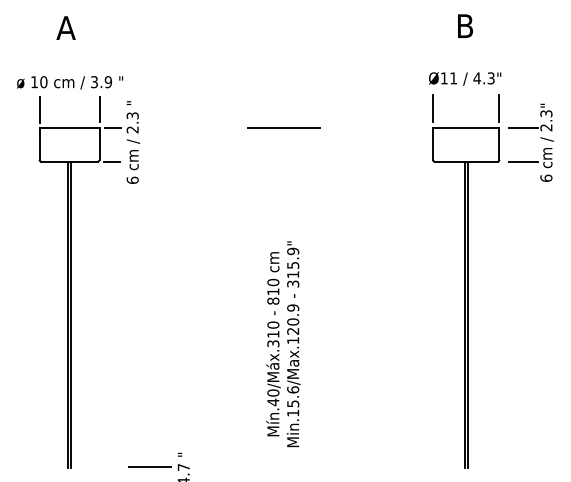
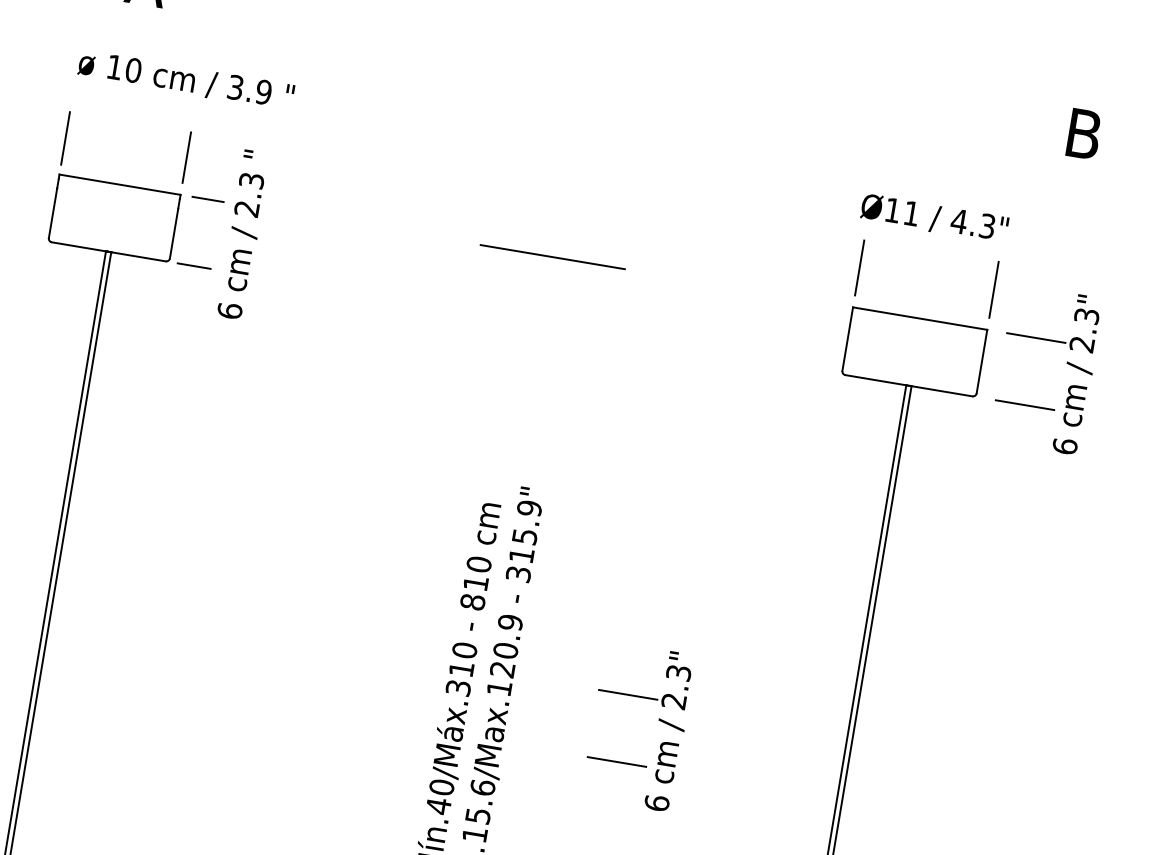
text: (465, 25) -> (1084, 132), moved
text: (70, 82) -> (187, 80), moved
part: (372, 343) -> (658, 720), added

